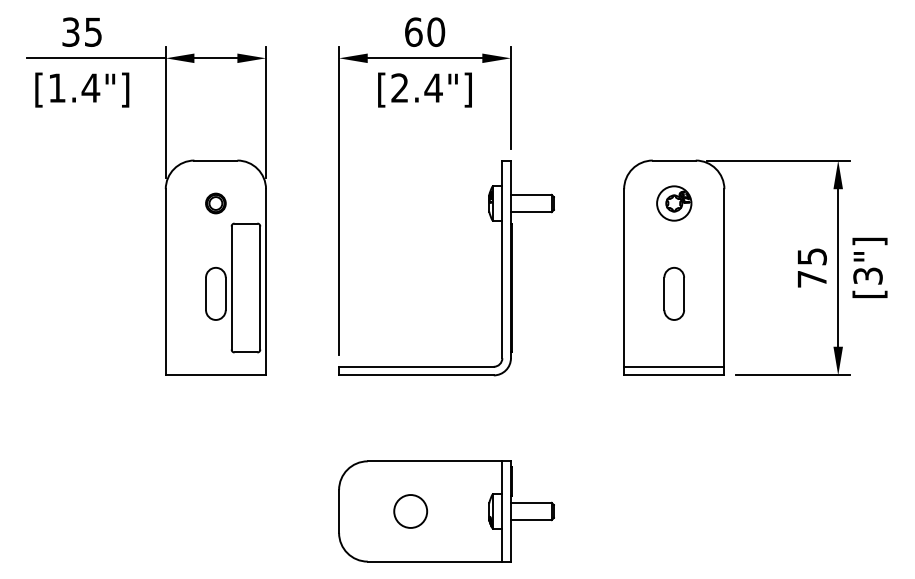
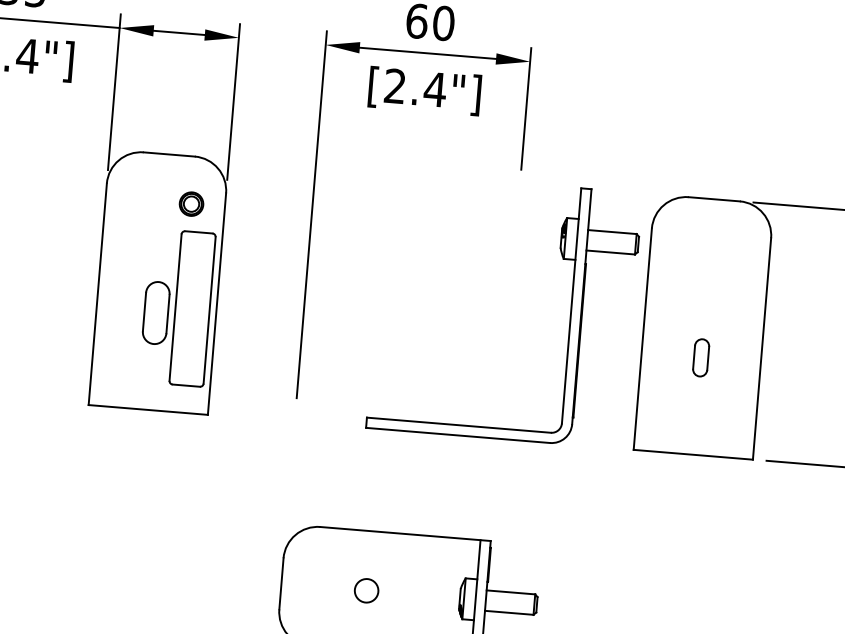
part: (215, 203) -> (191, 204), moved
part: (674, 203) -> (710, 250), removed
part: (501, 268) -> (569, 316), moved
part: (673, 293) -> (700, 357), size x0.6
line: (674, 366) -> (694, 444), removed
circle: (410, 511) -> (366, 590), size x0.6

